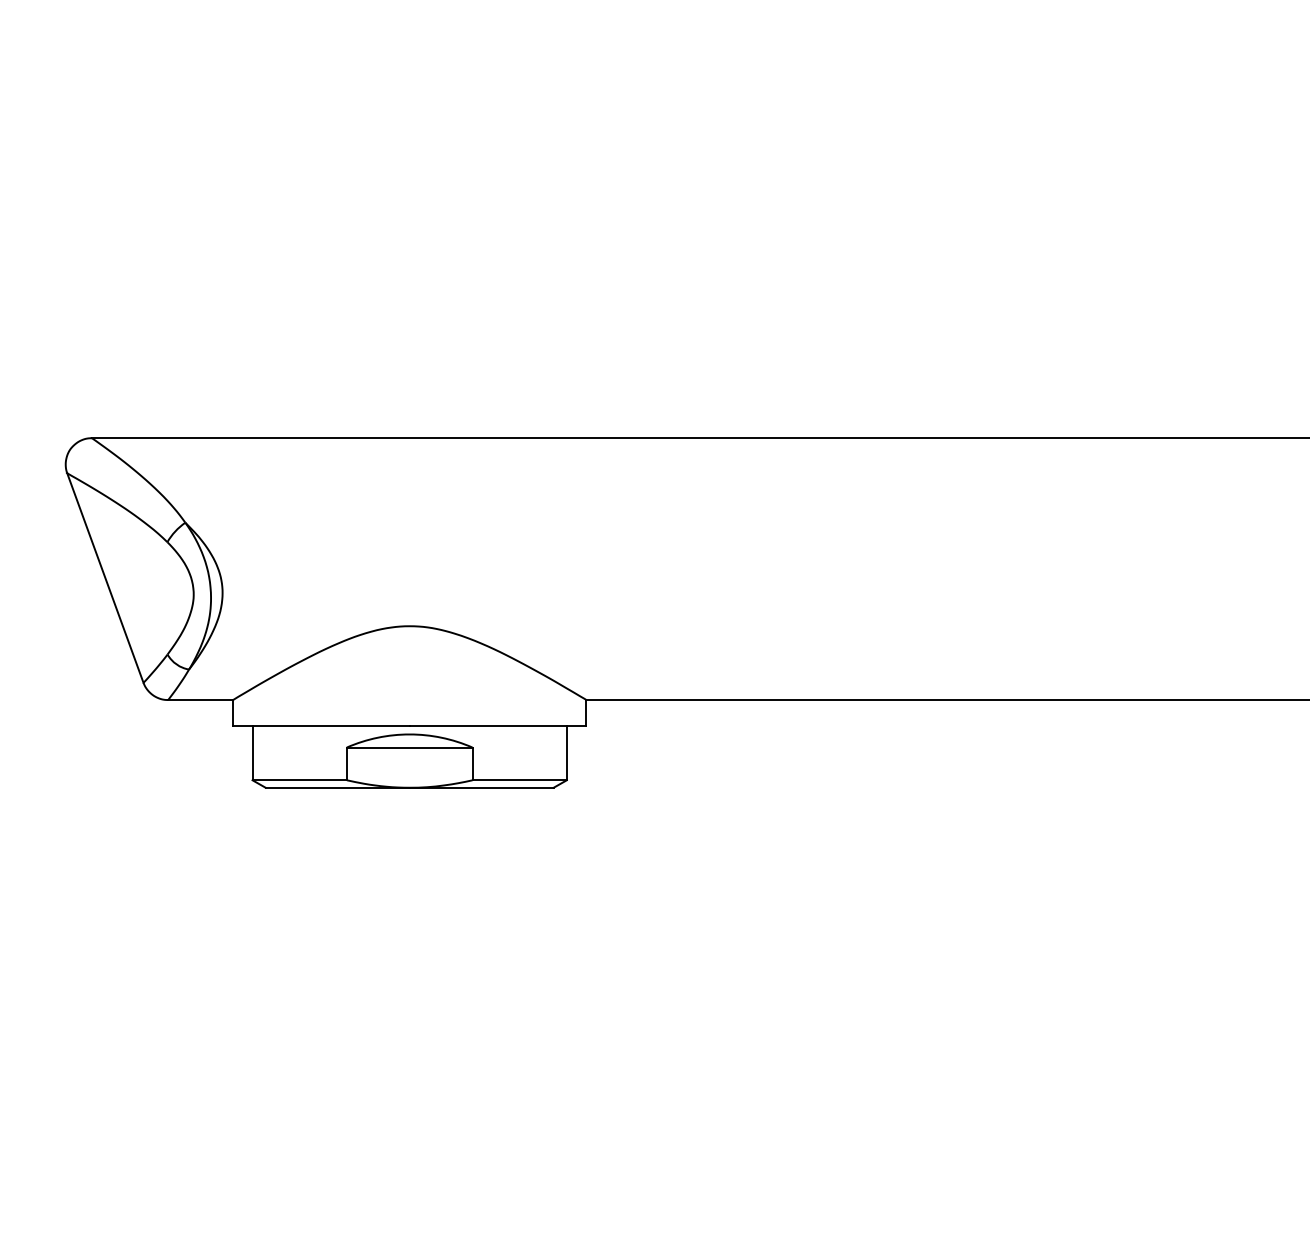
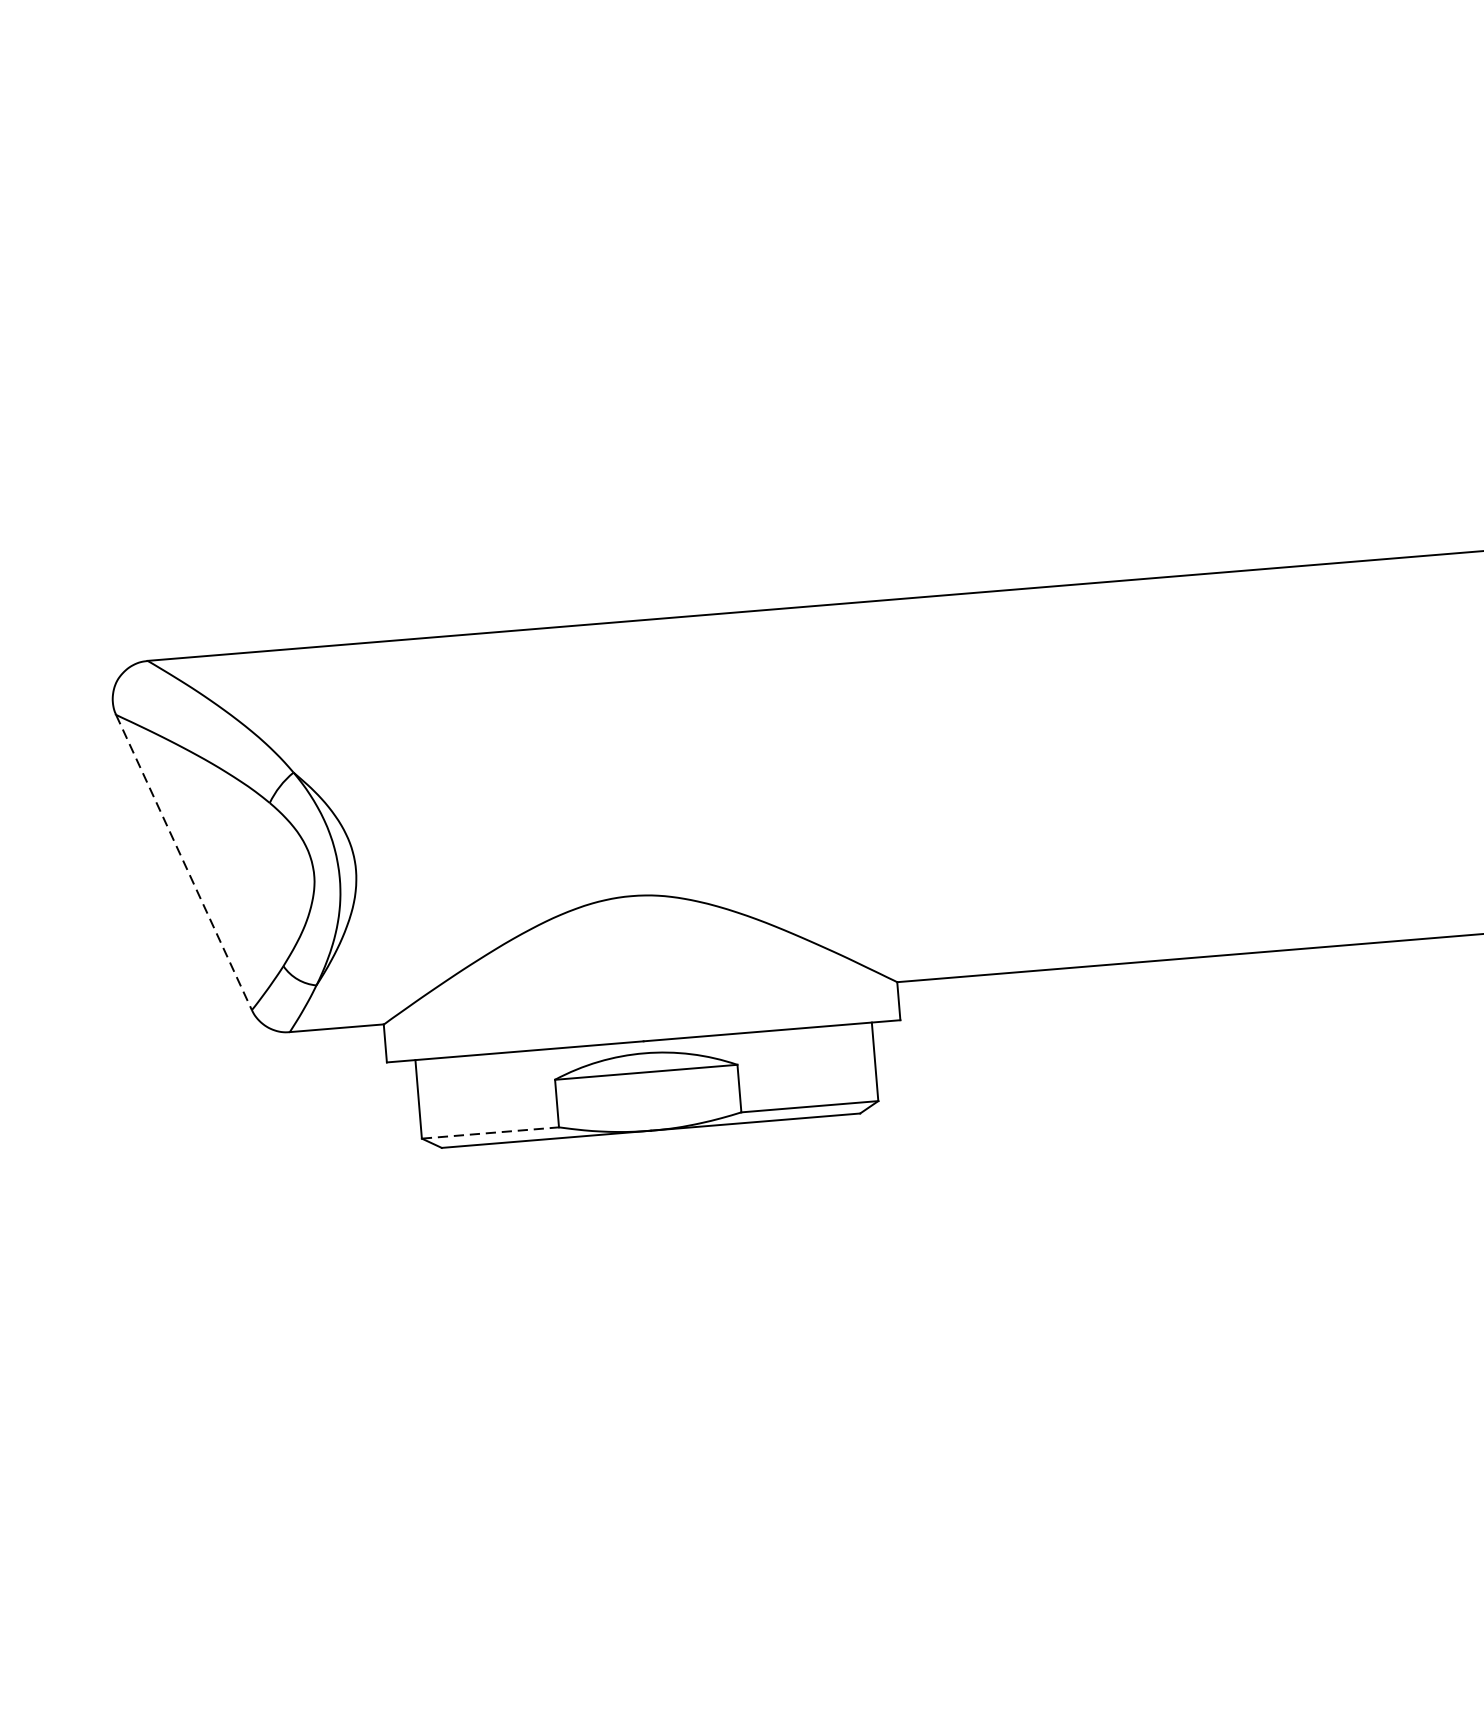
line: (105, 578) -> (184, 863), solid -> dashed
line: (300, 780) -> (491, 1133), solid -> dashed

